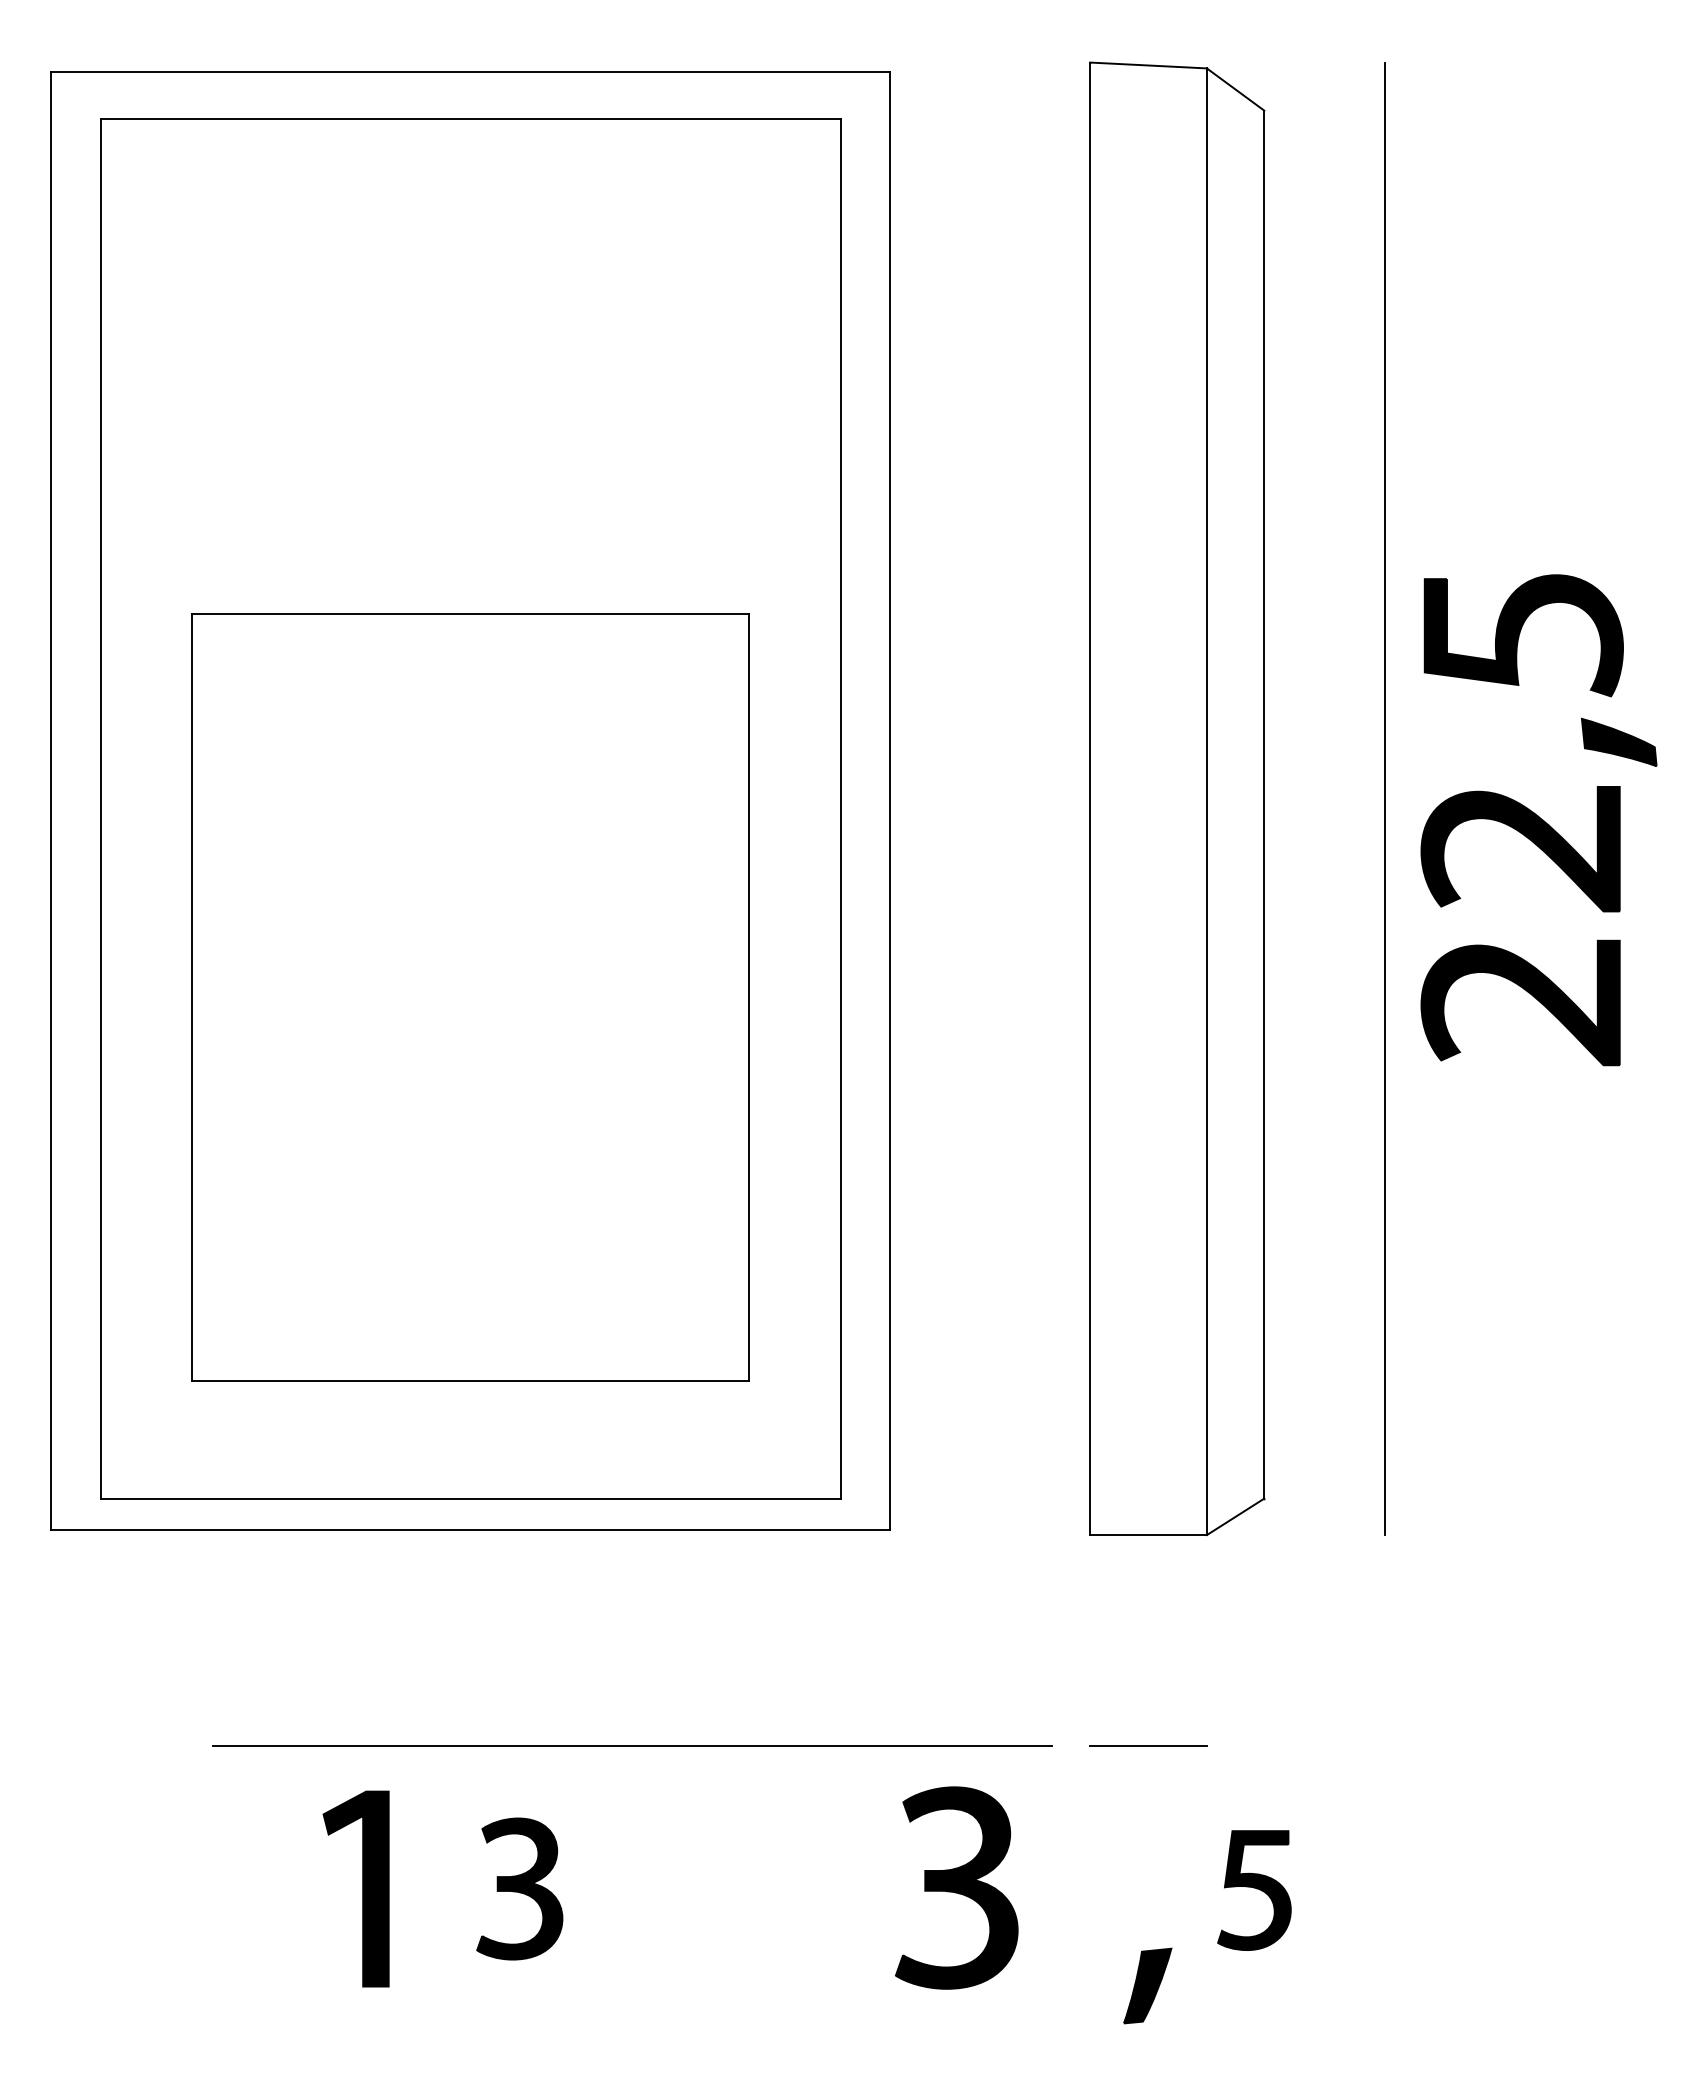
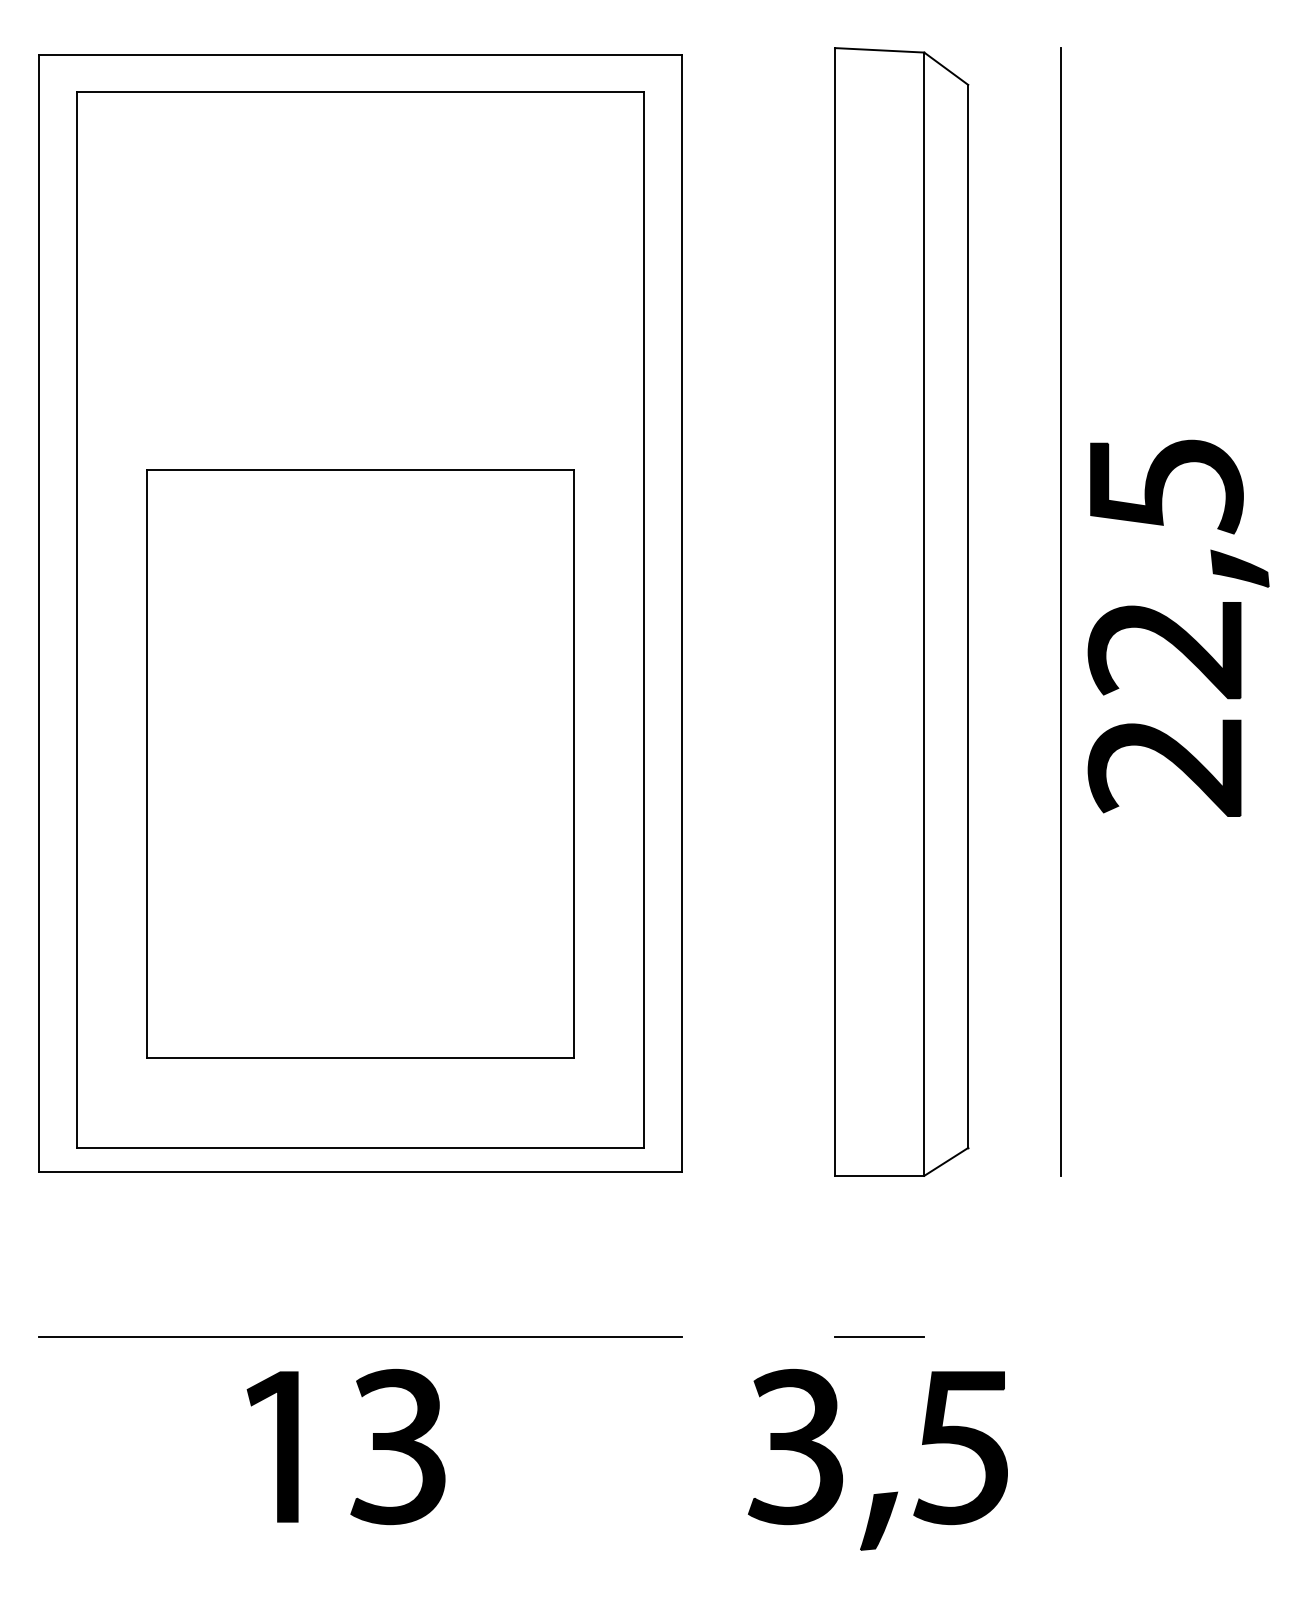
line: (632, 1745) -> (360, 1337), moved
part: (956, 1887) -> (795, 1446), moved
part: (519, 1888) -> (397, 1446), size x1.43
part: (1254, 1890) -> (960, 1448), size x1.67

